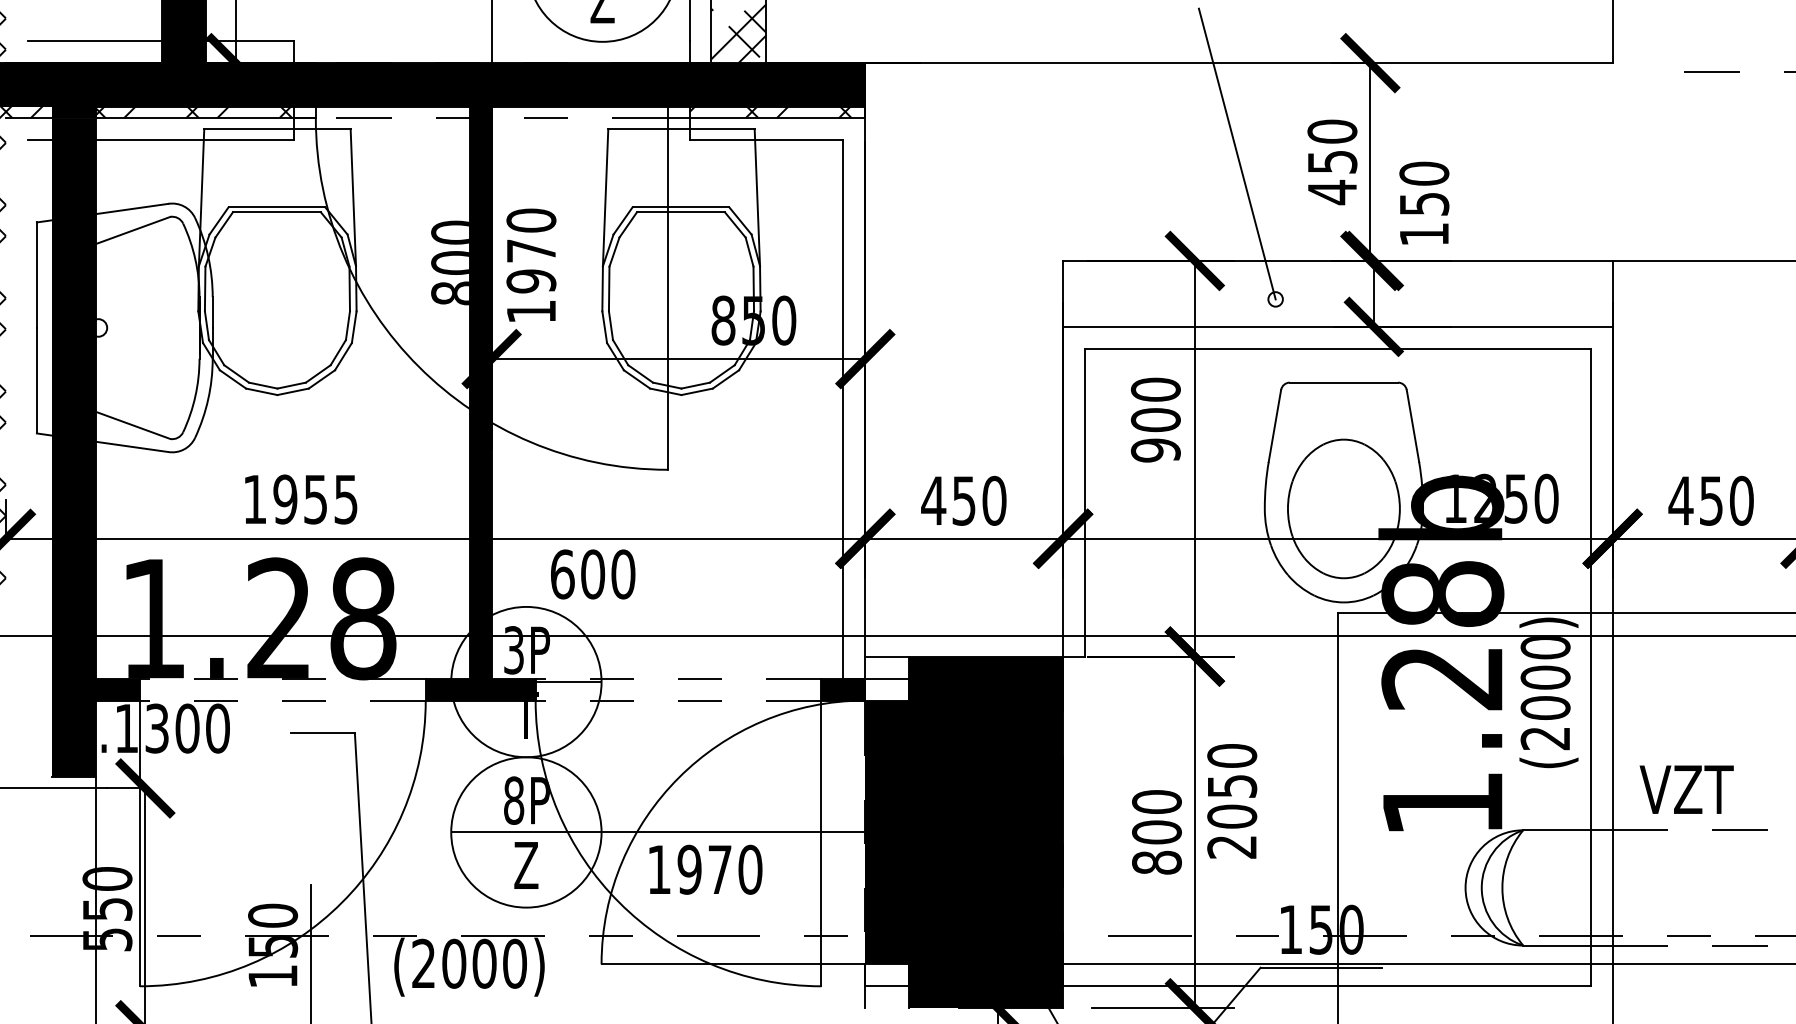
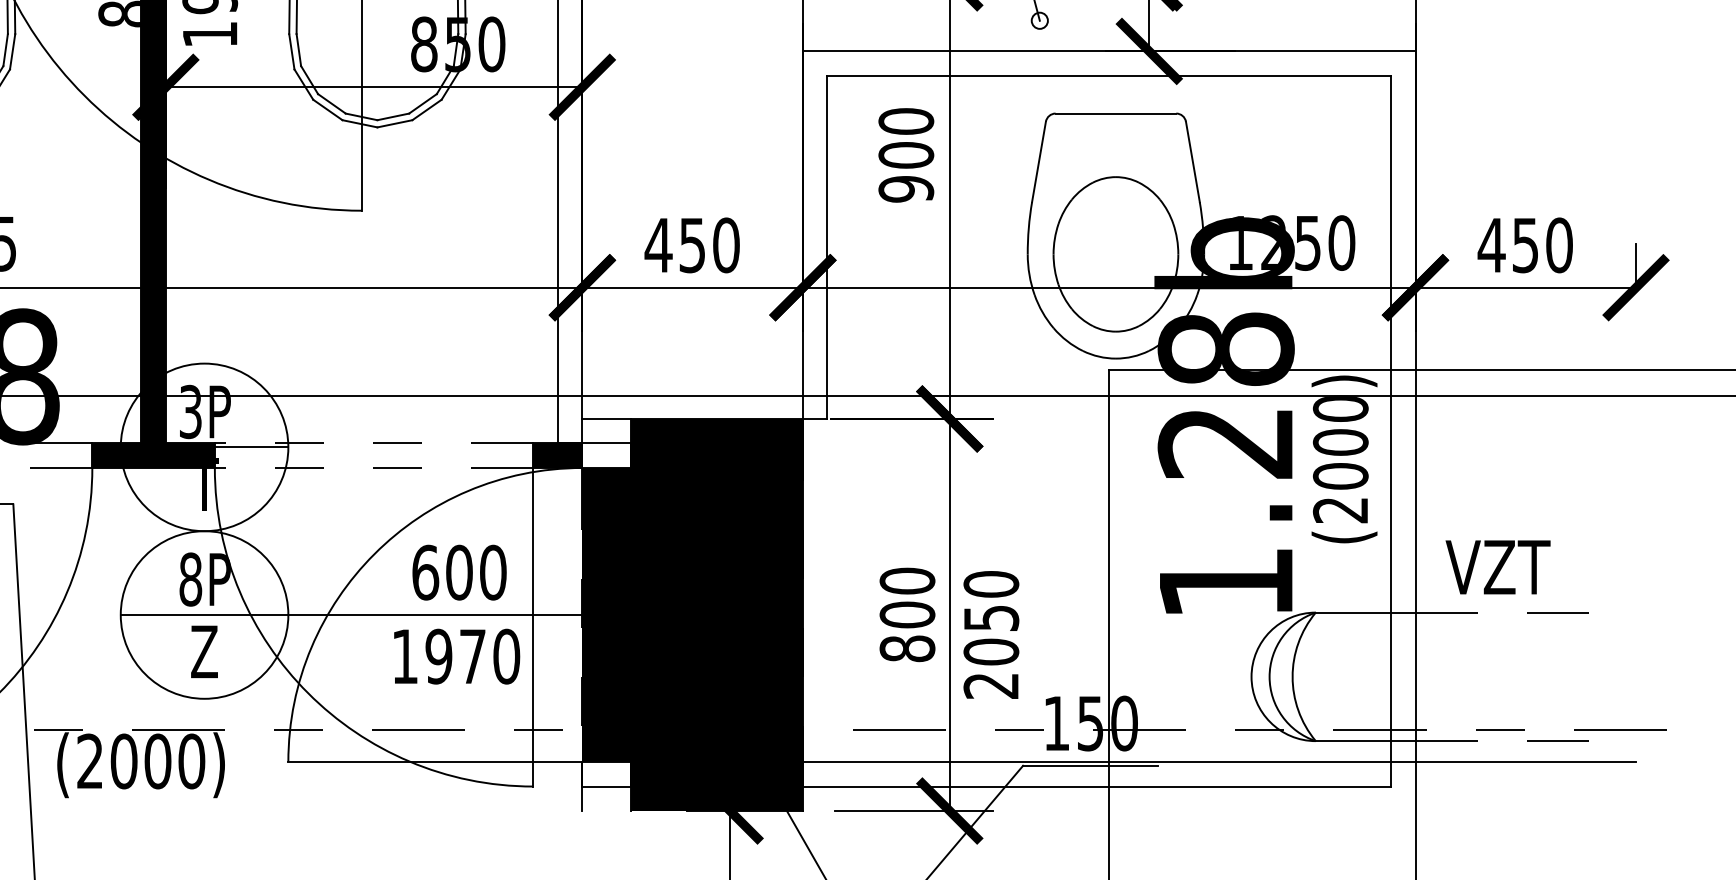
text: (593, 574) -> (459, 572), moved
text: (1232, 801) -> (991, 635), moved
text: (705, 869) -> (456, 656), moved

